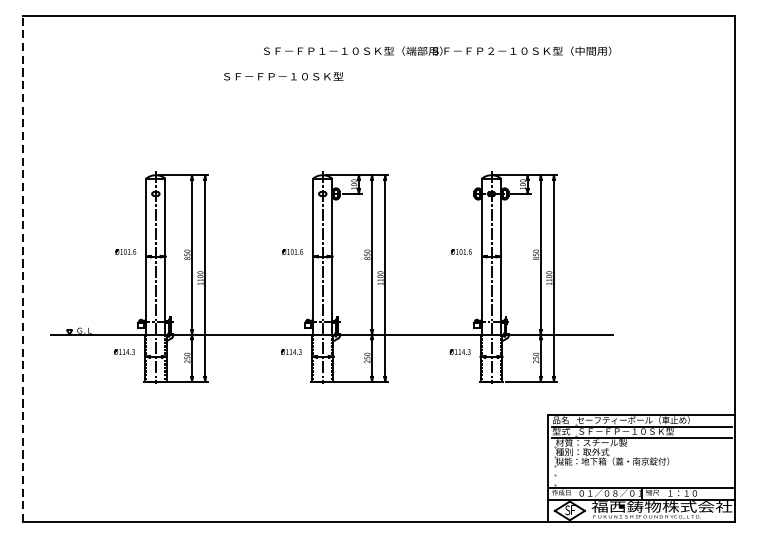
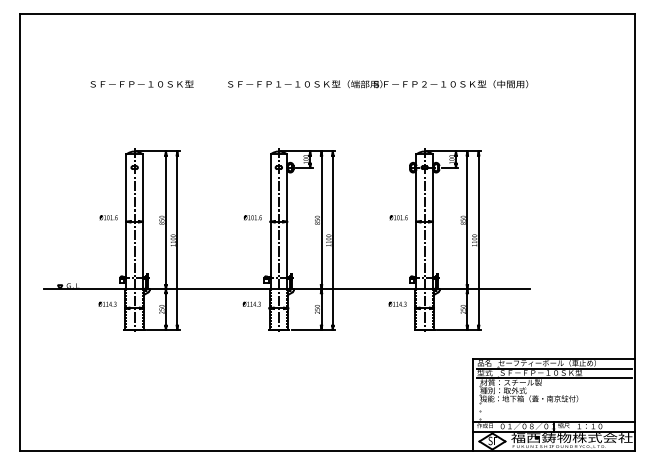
text: (438, 51) -> (378, 84), moved
text: (282, 75) -> (141, 83), moved
line: (22, 269) -> (19, 232), dashed -> solid

